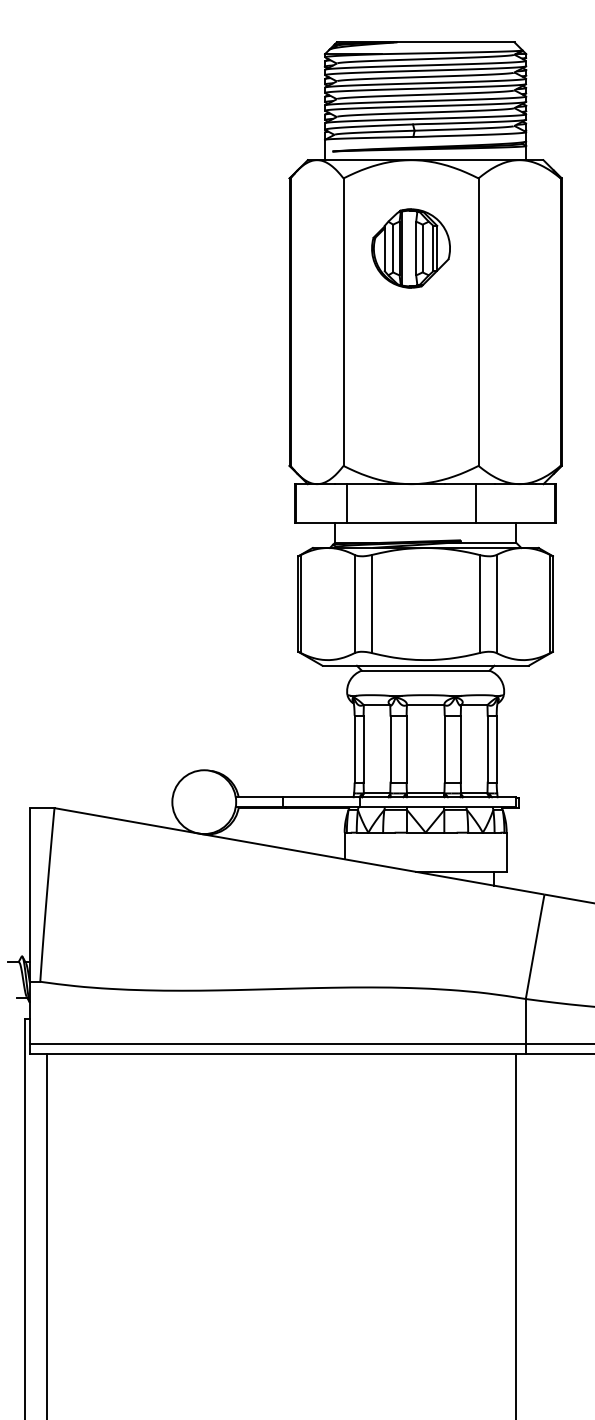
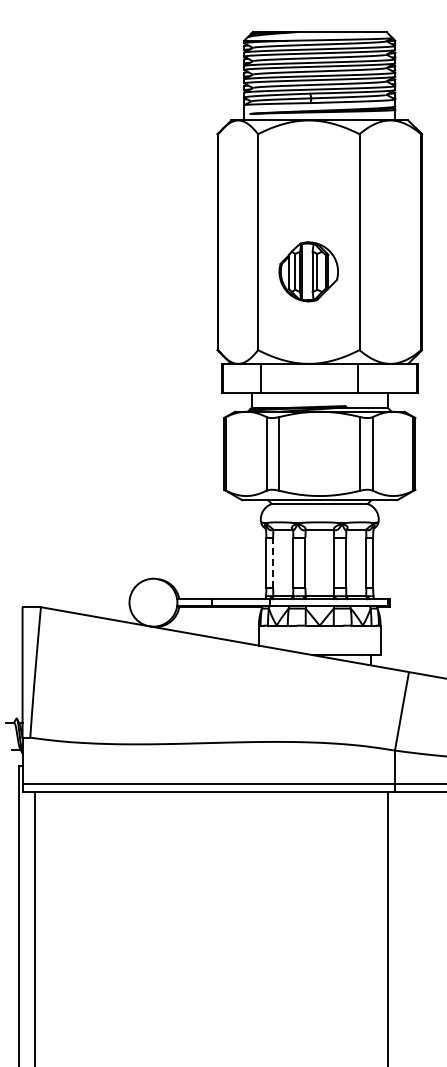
part: (410, 248) -> (308, 271), moved
line: (364, 748) -> (273, 562), solid -> dashed

